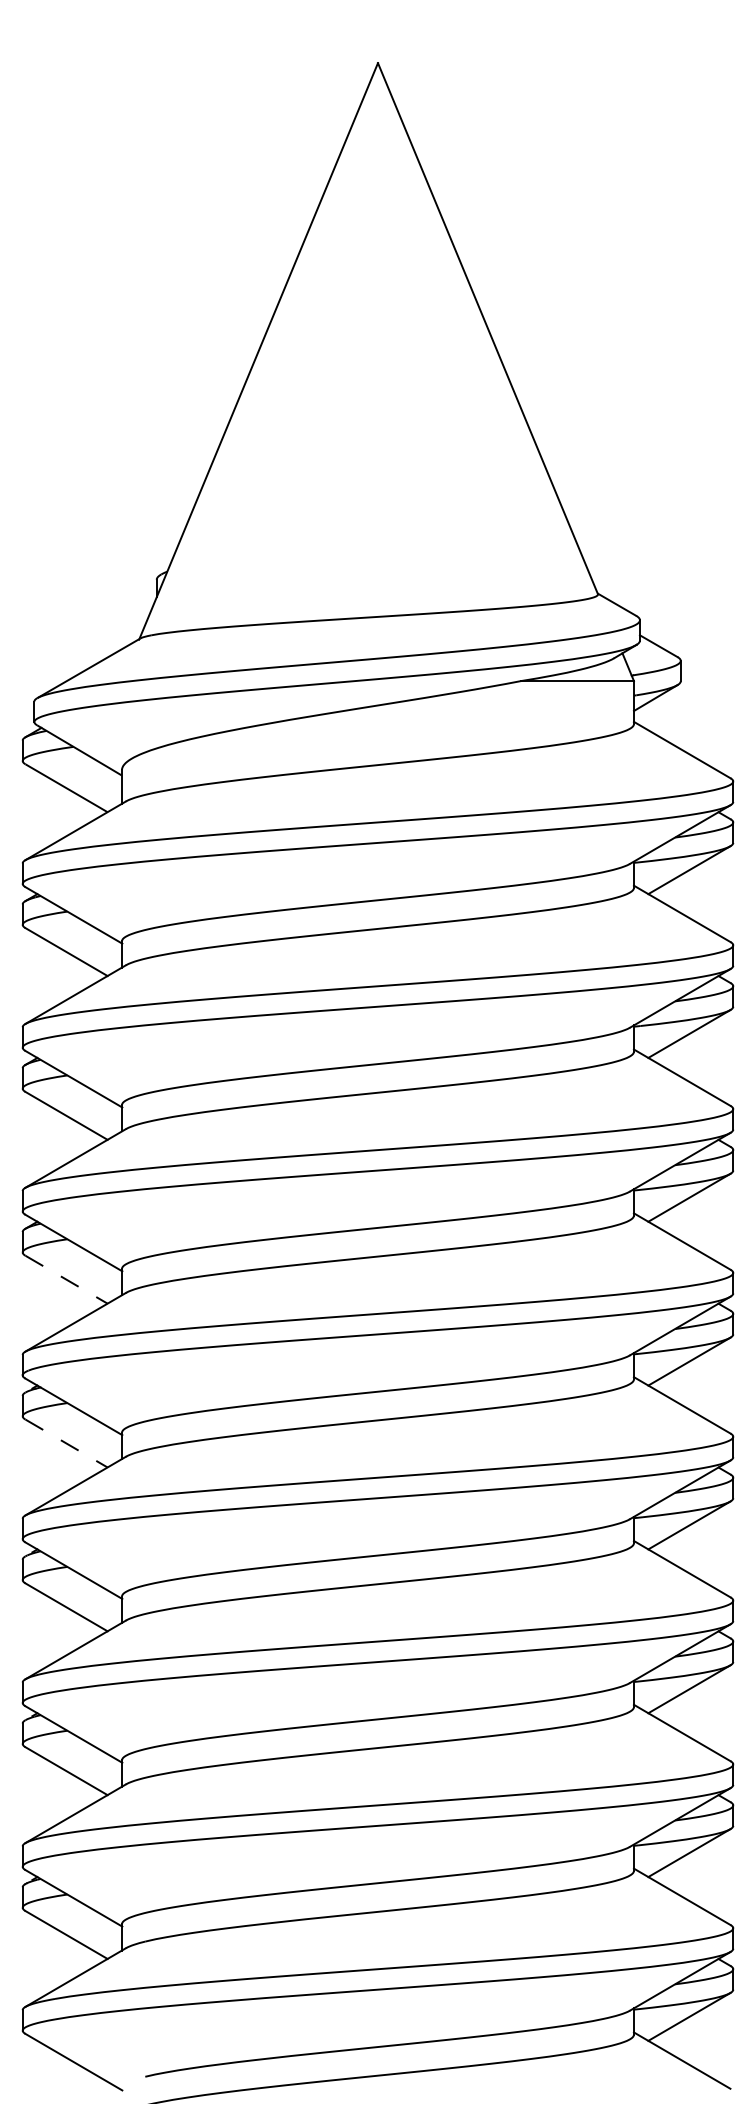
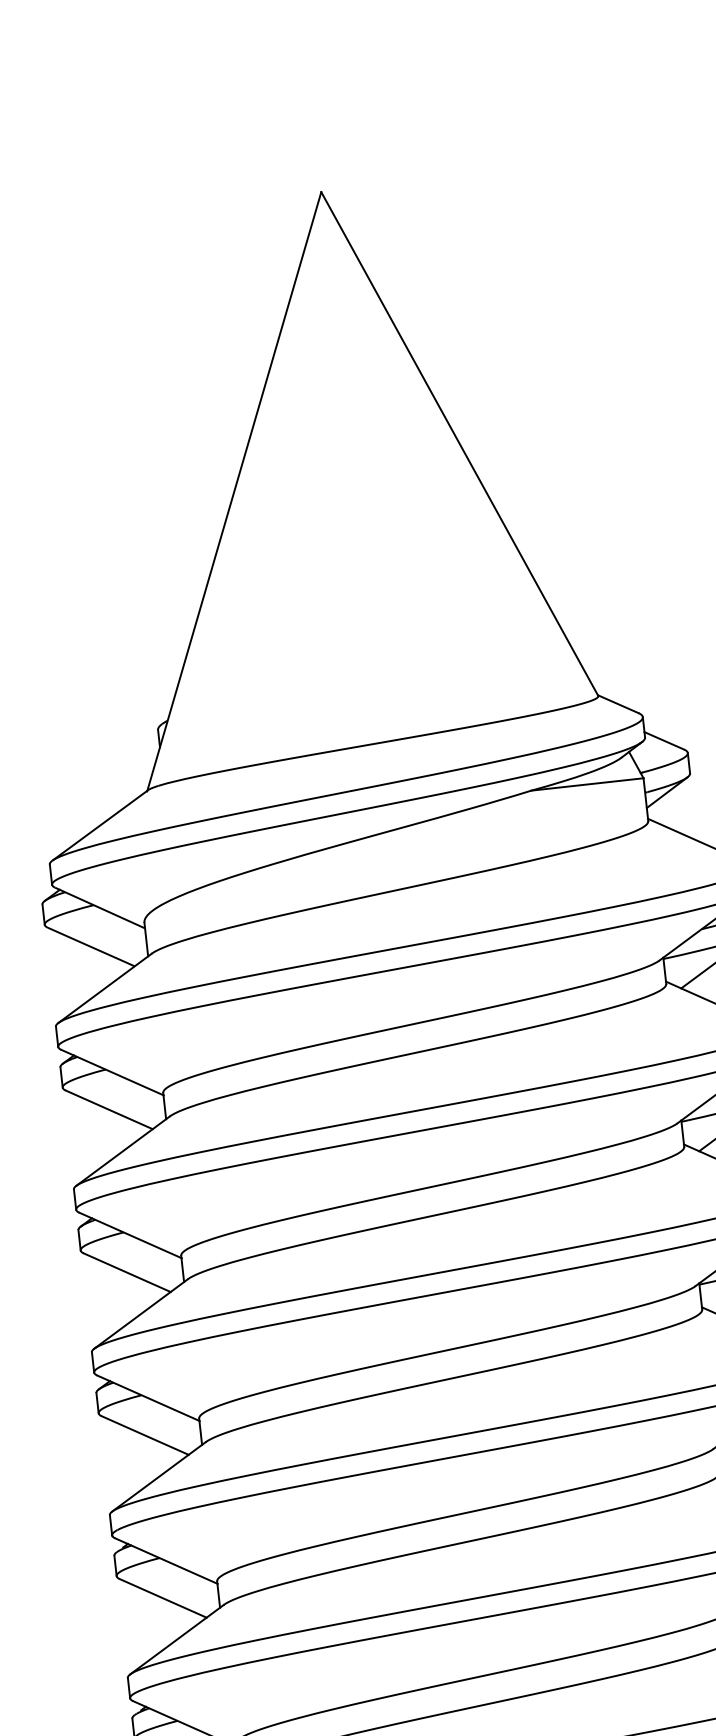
line: (66, 1279) -> (145, 1435), dashed -> solid
line: (66, 1443) -> (163, 1598), dashed -> solid

